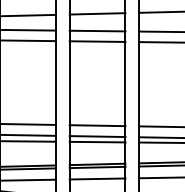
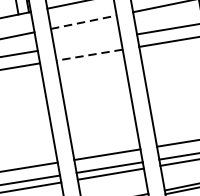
line: (97, 13) -> (83, 21), solid -> dashed
line: (97, 30) -> (87, 41), removed
line: (97, 41) -> (89, 55), solid -> dashed

